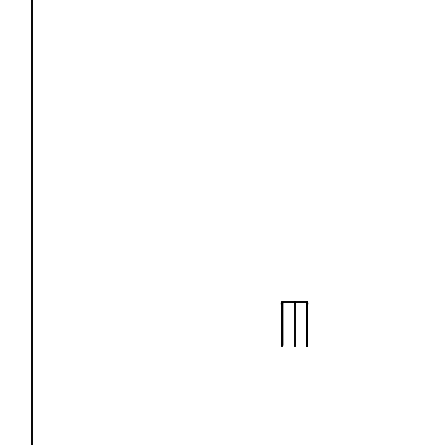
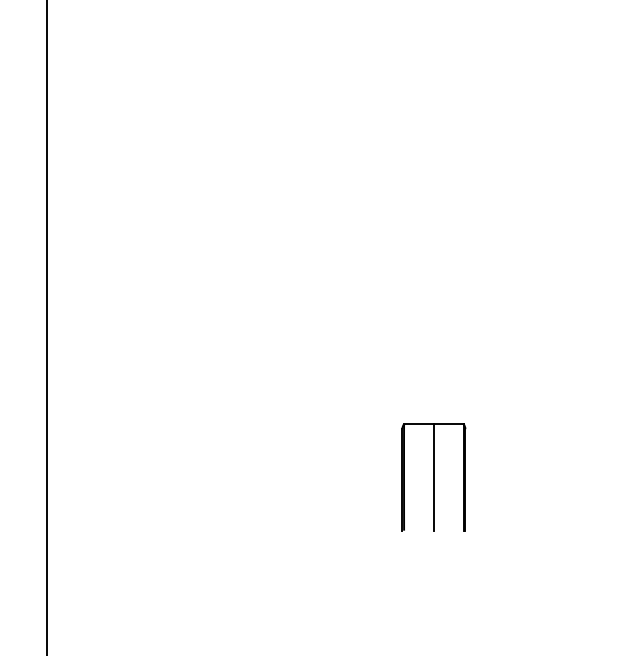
part: (294, 323) -> (433, 476), size x1.67

